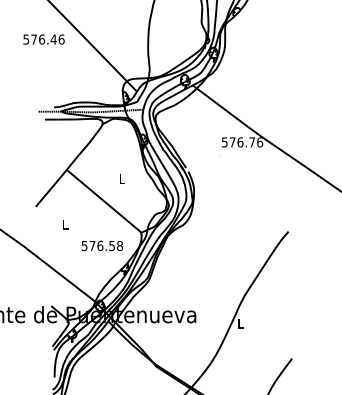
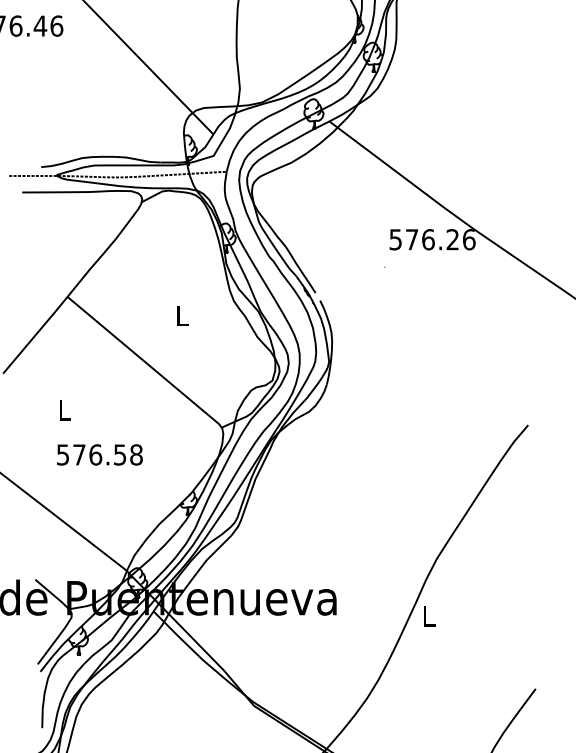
text: (252, 142) -> (453, 239), 576.76 -> 576.26
text: (101, 245) -> (98, 453), moved

